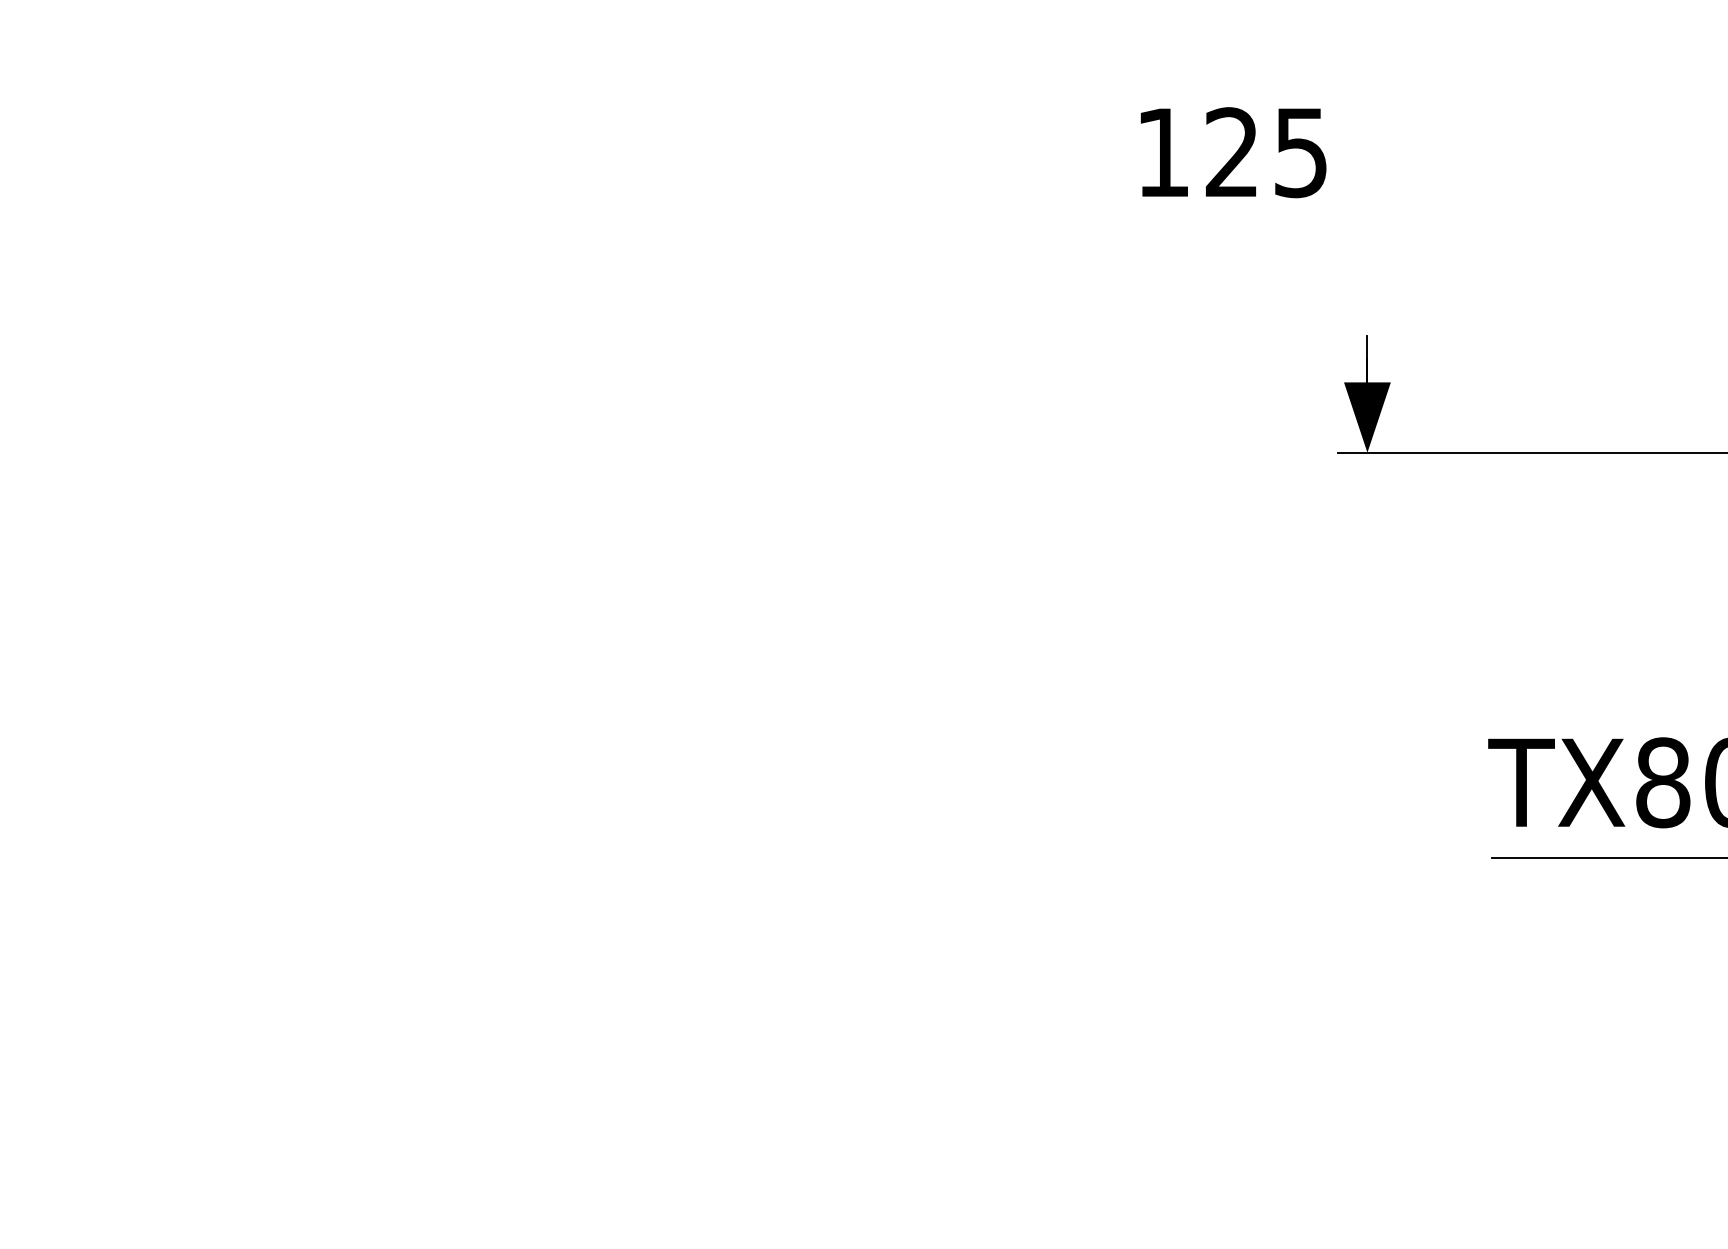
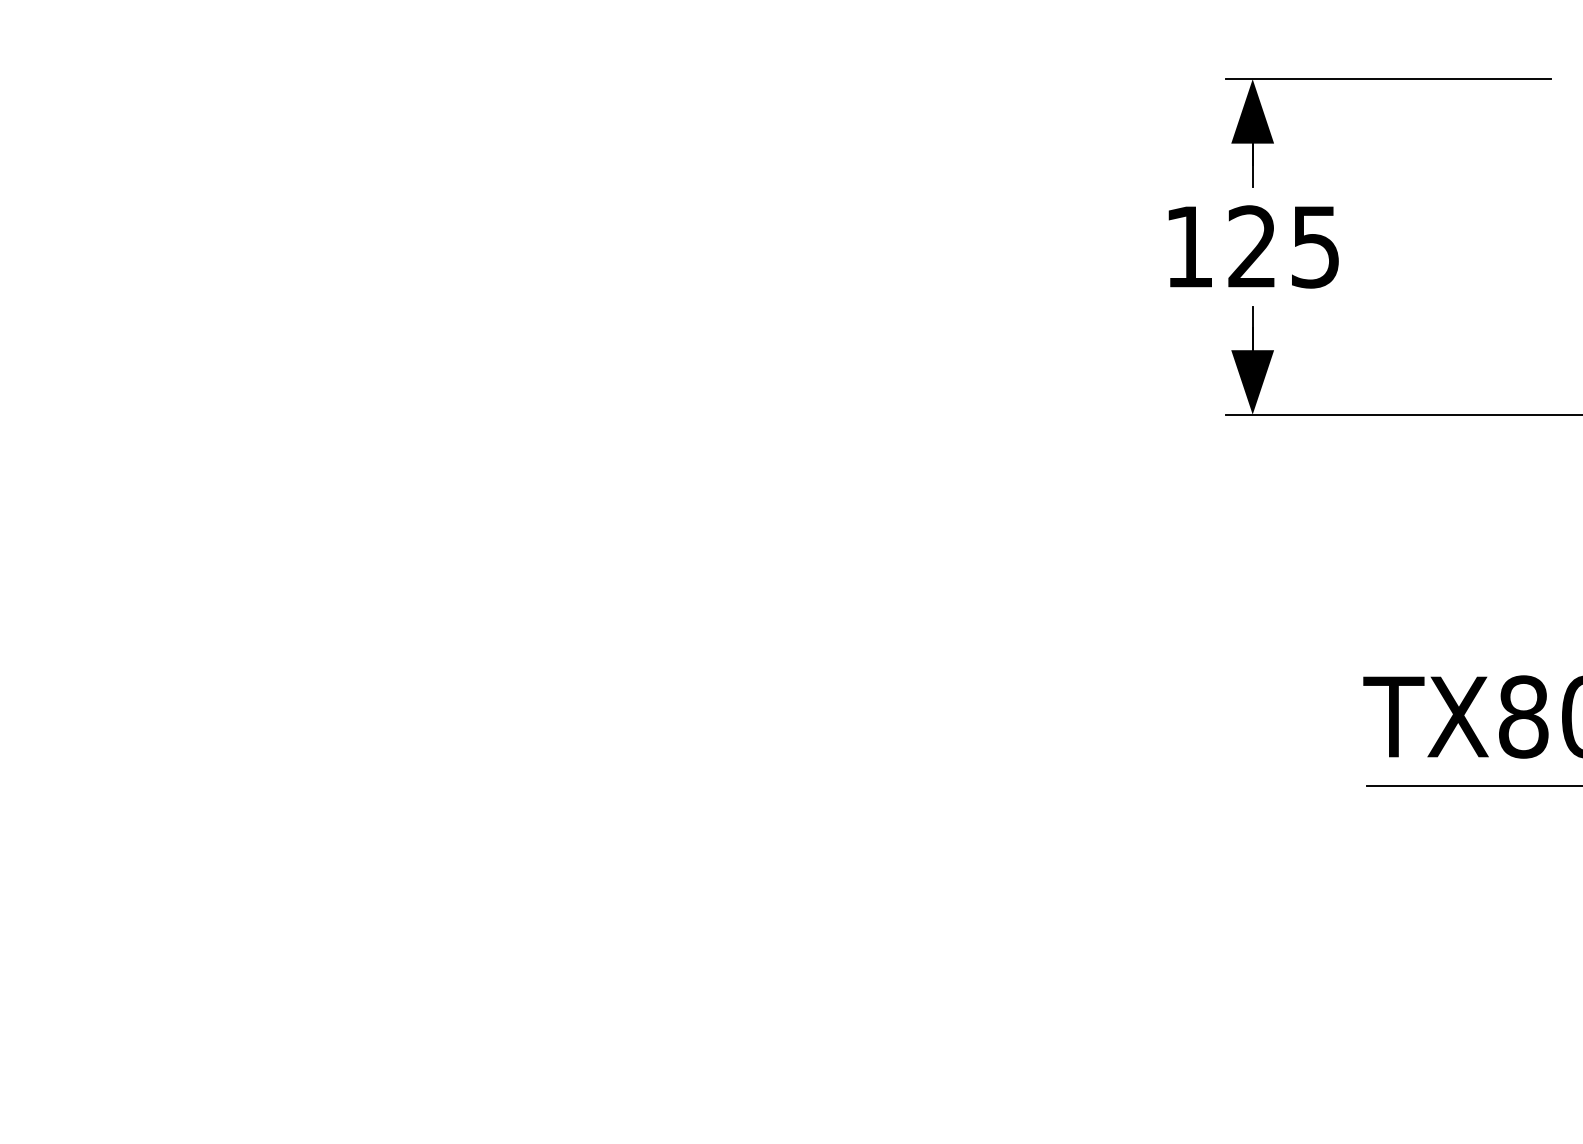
part: (1515, 87) -> (1388, 80), added
text: (1233, 152) -> (1253, 246), moved

